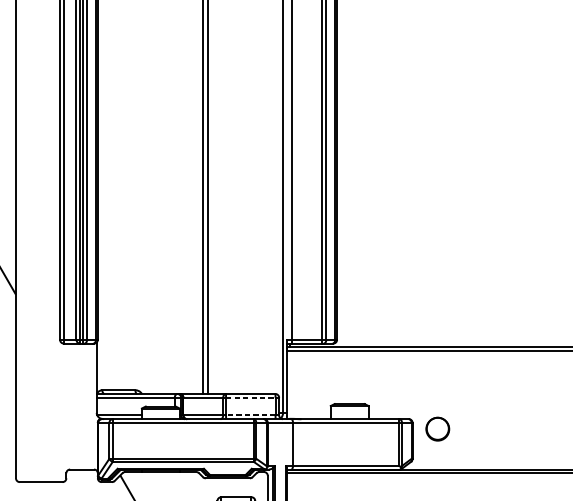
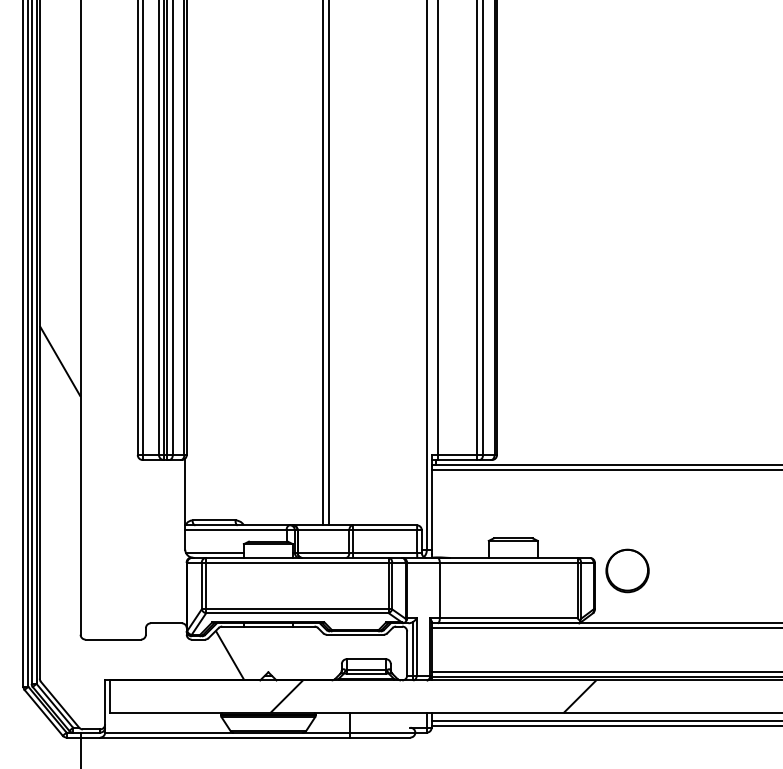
line: (251, 397) -> (385, 530), dashed -> solid
line: (250, 415) -> (384, 553), dashed -> solid
part: (437, 428) -> (627, 570), size x1.43

